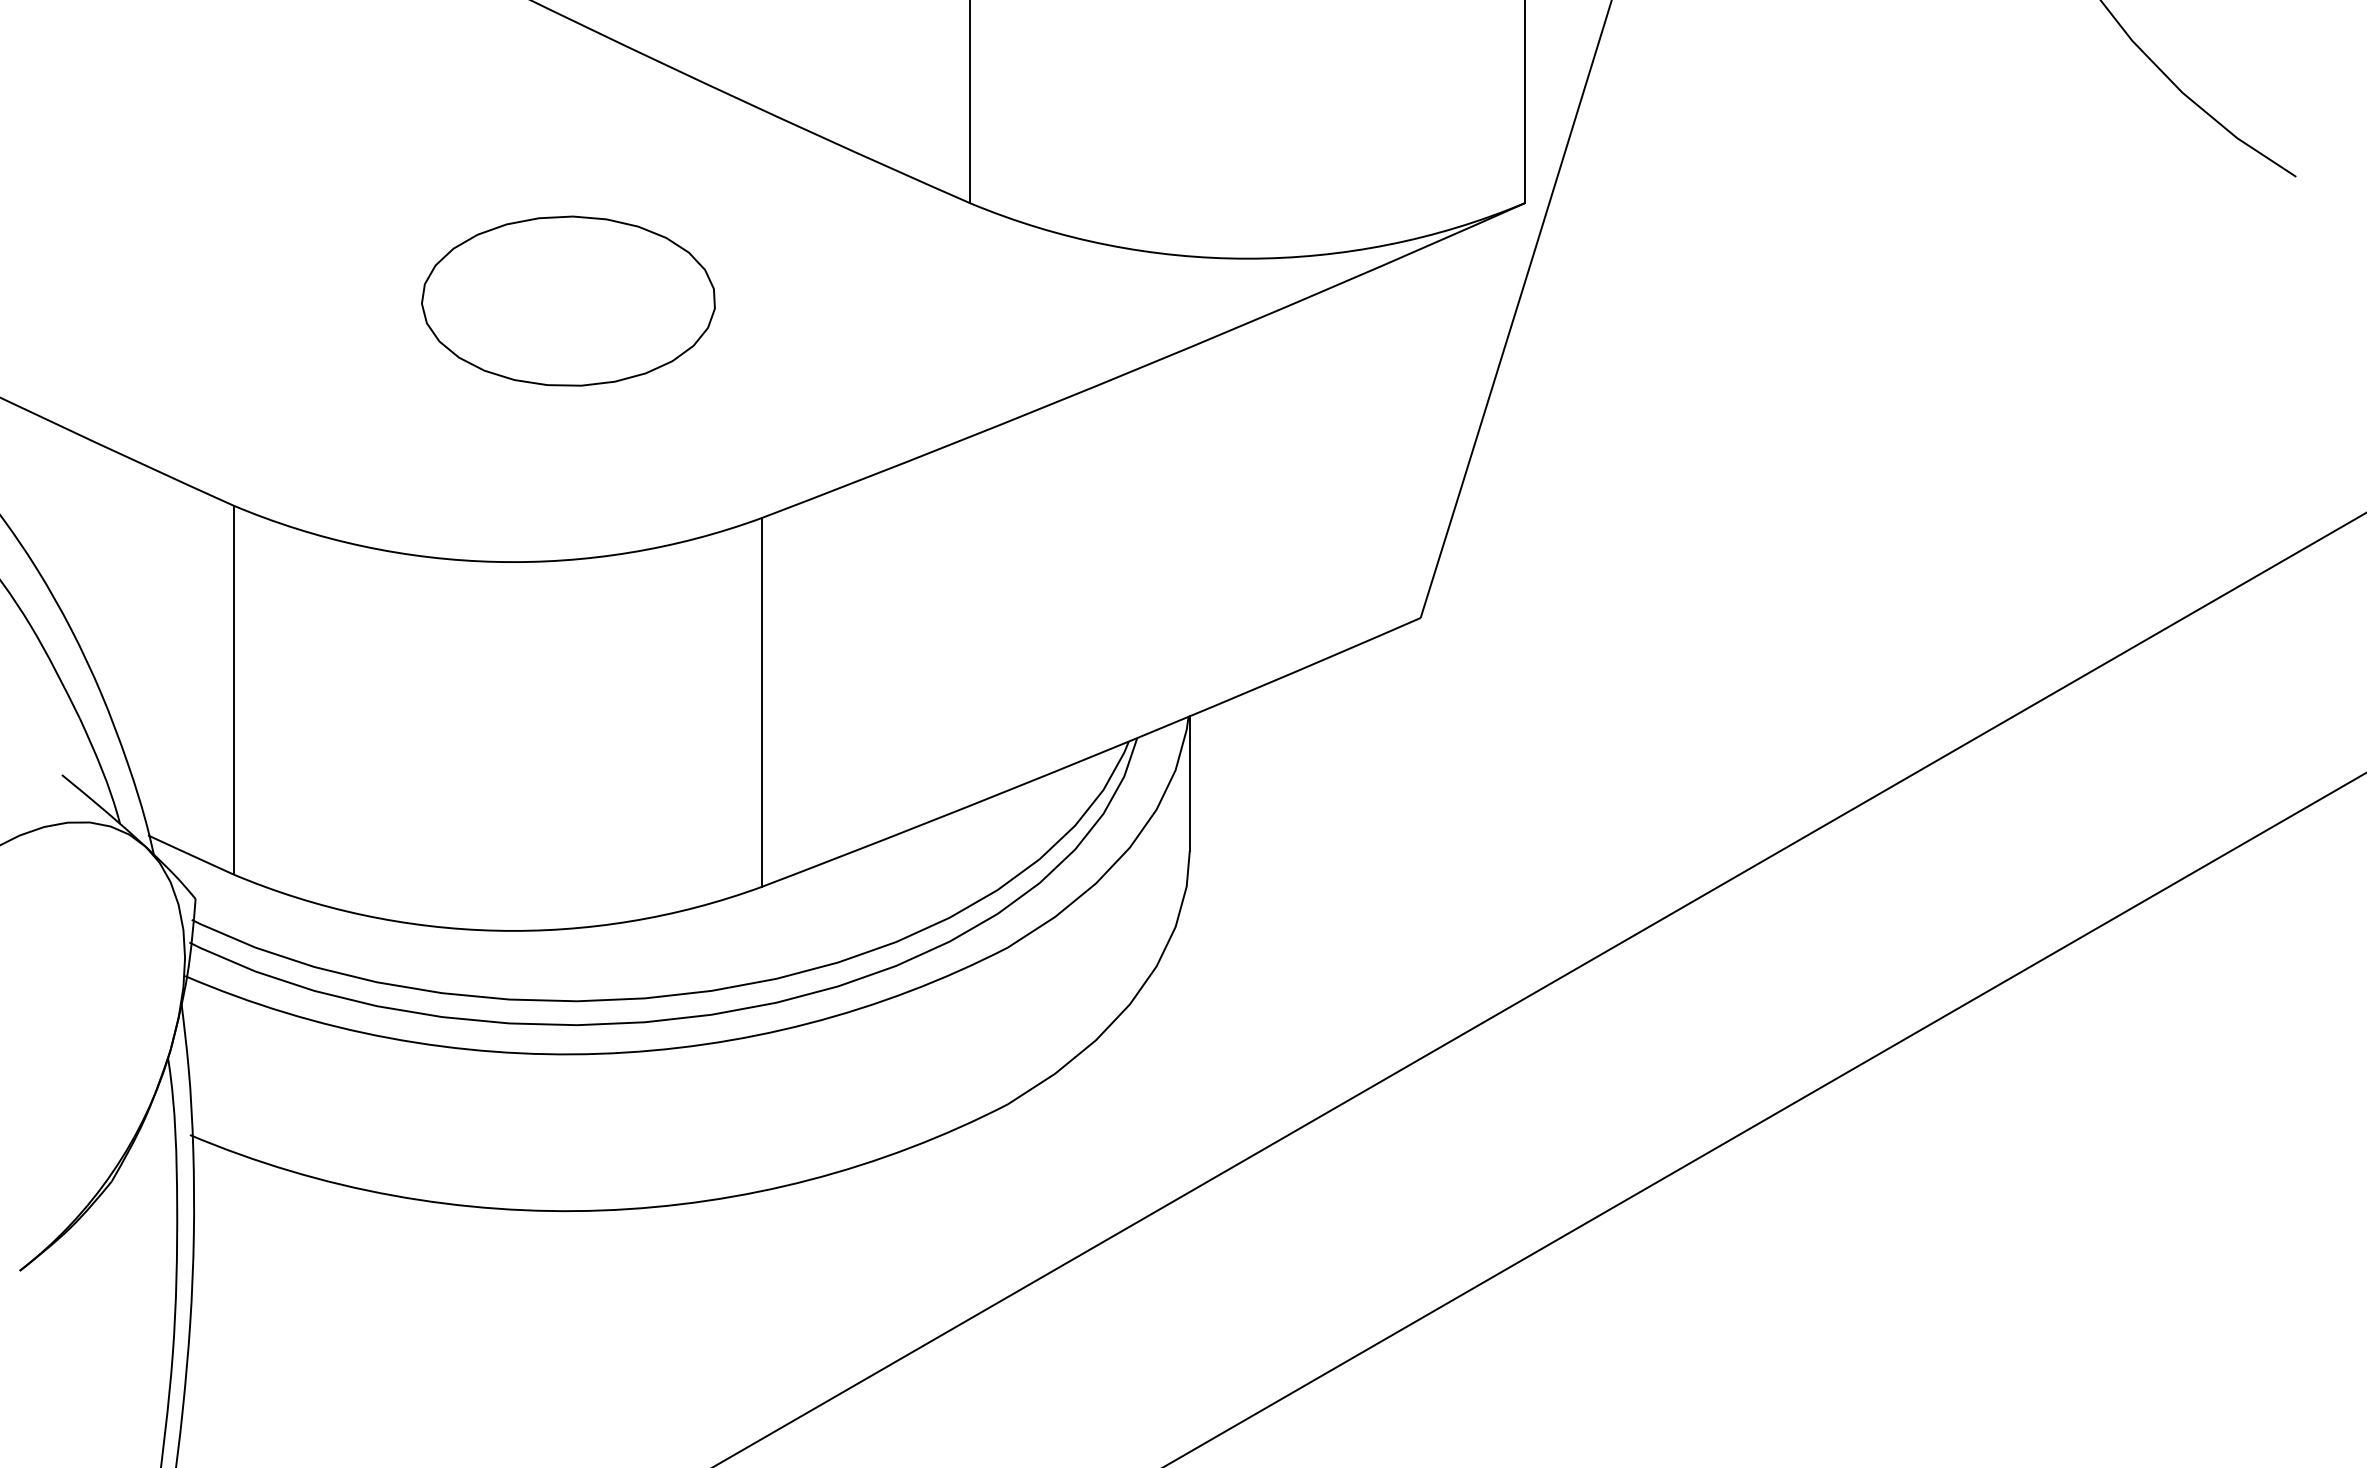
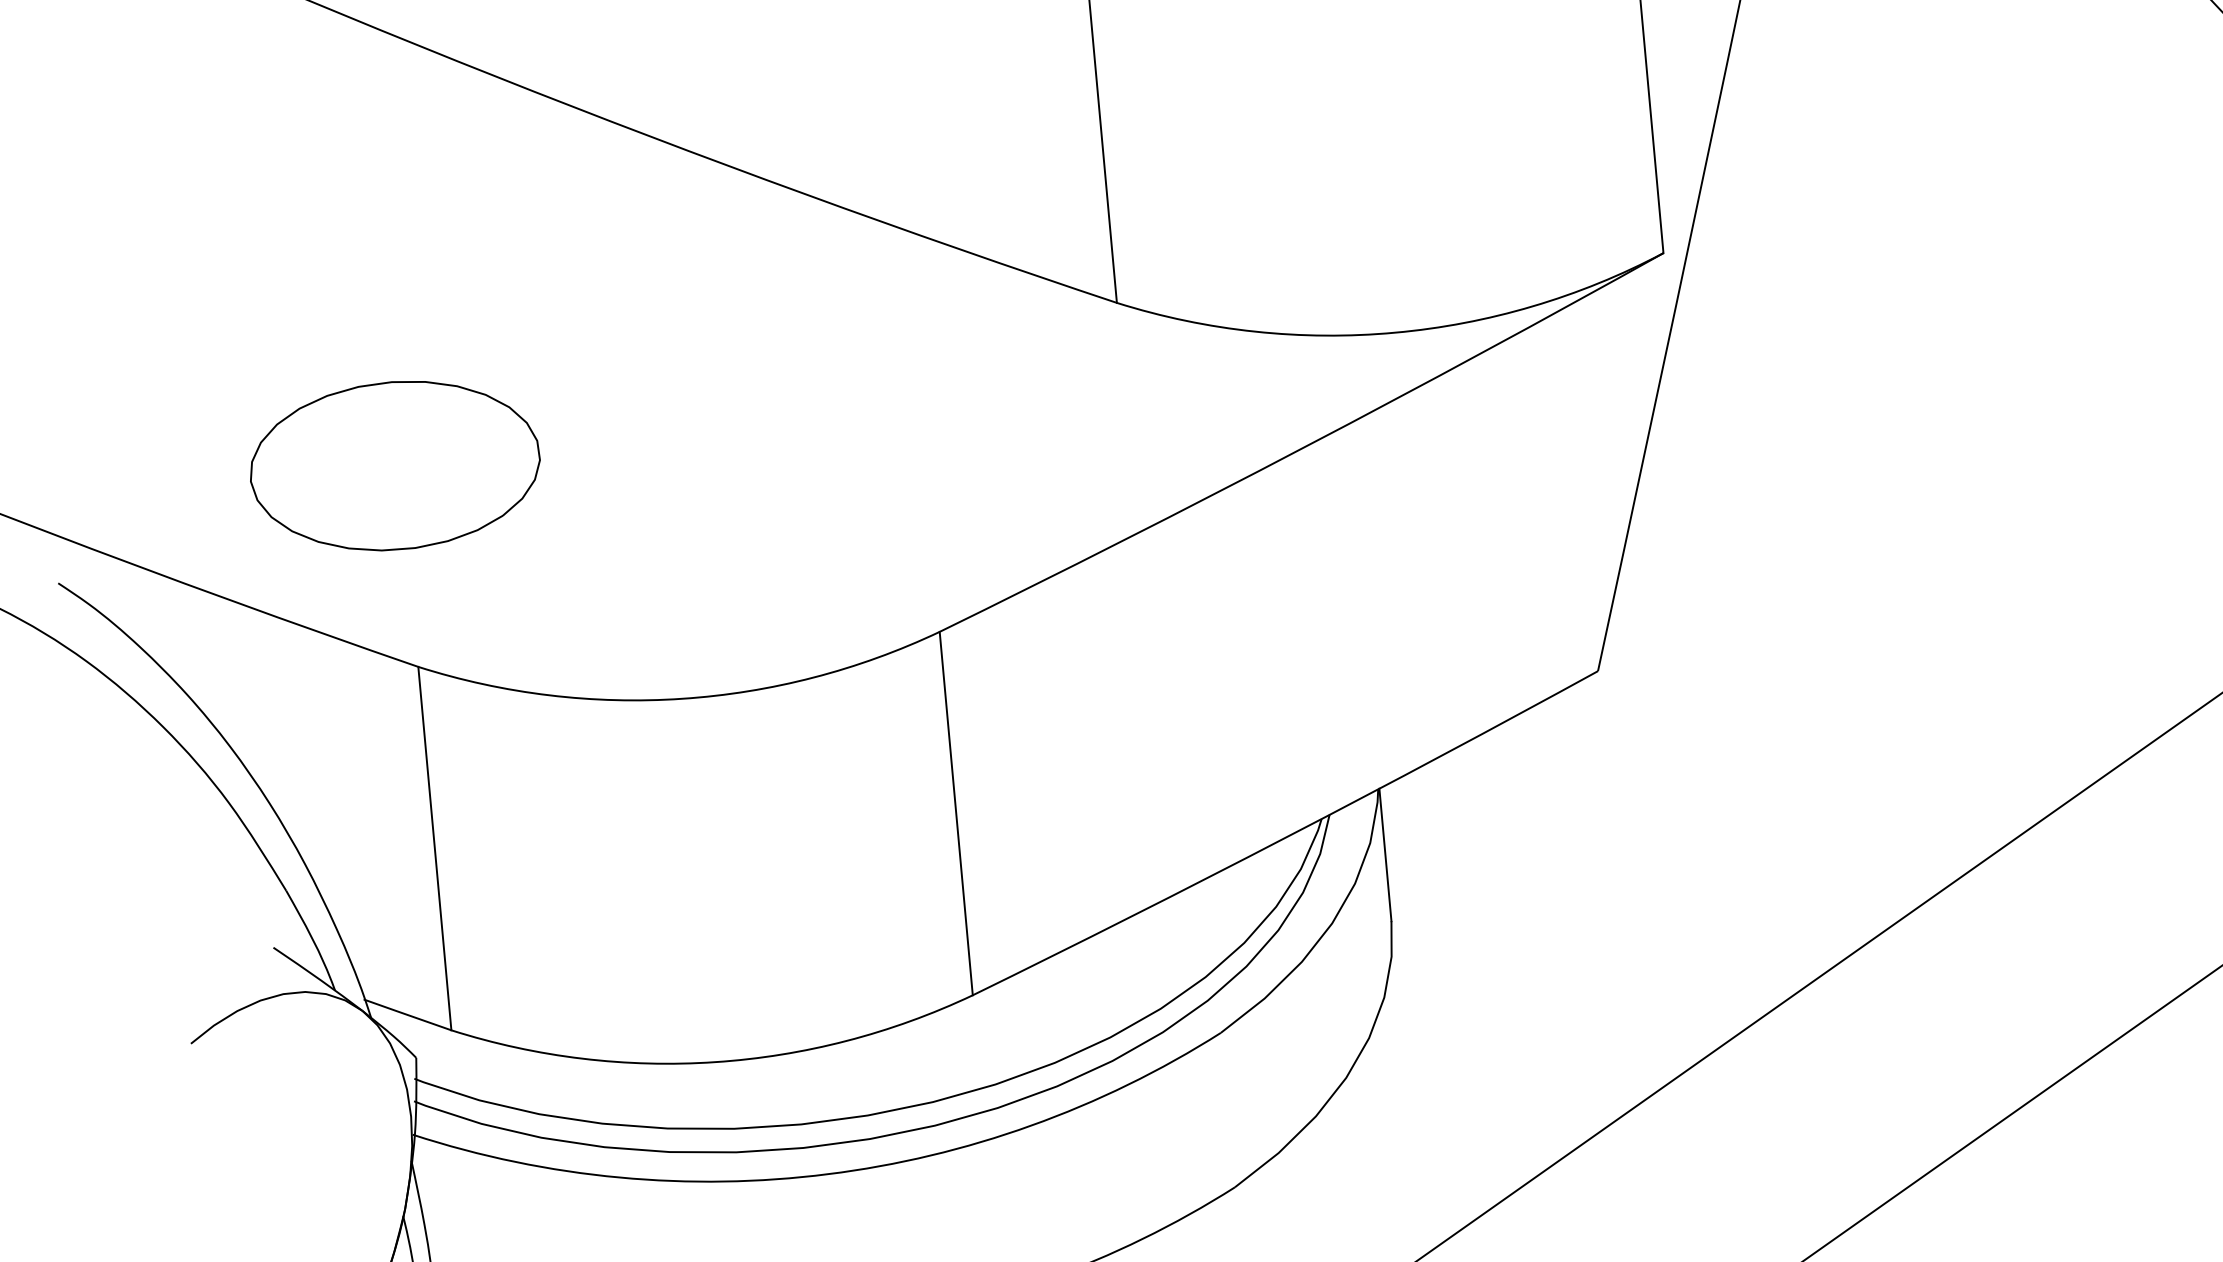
part: (568, 300) -> (395, 465), moved

